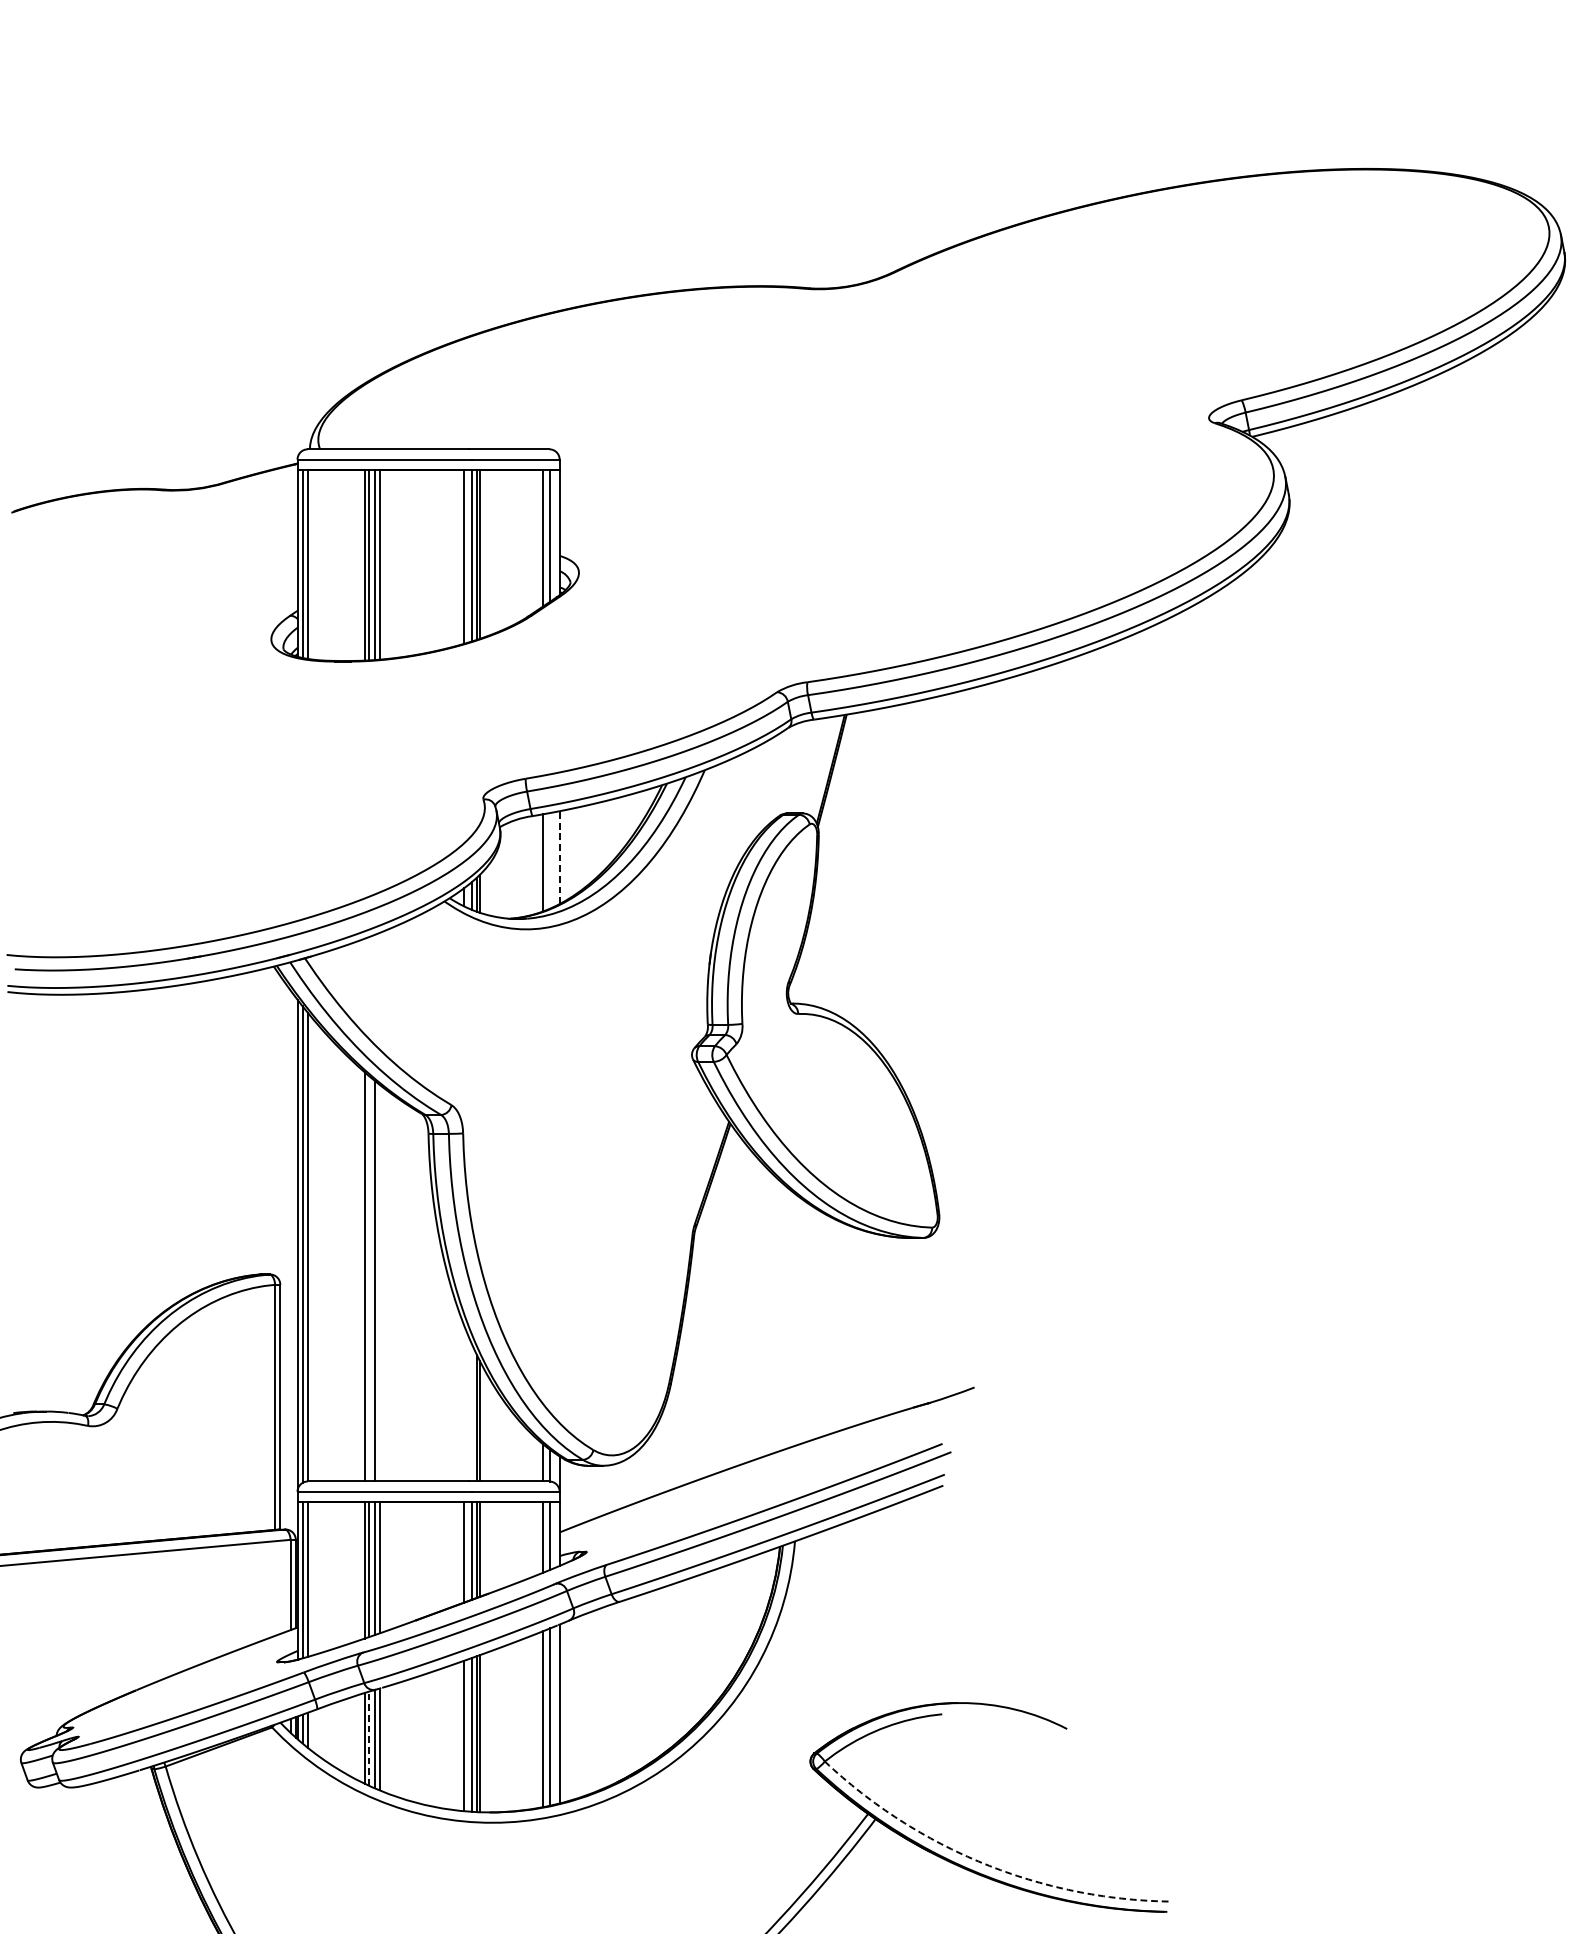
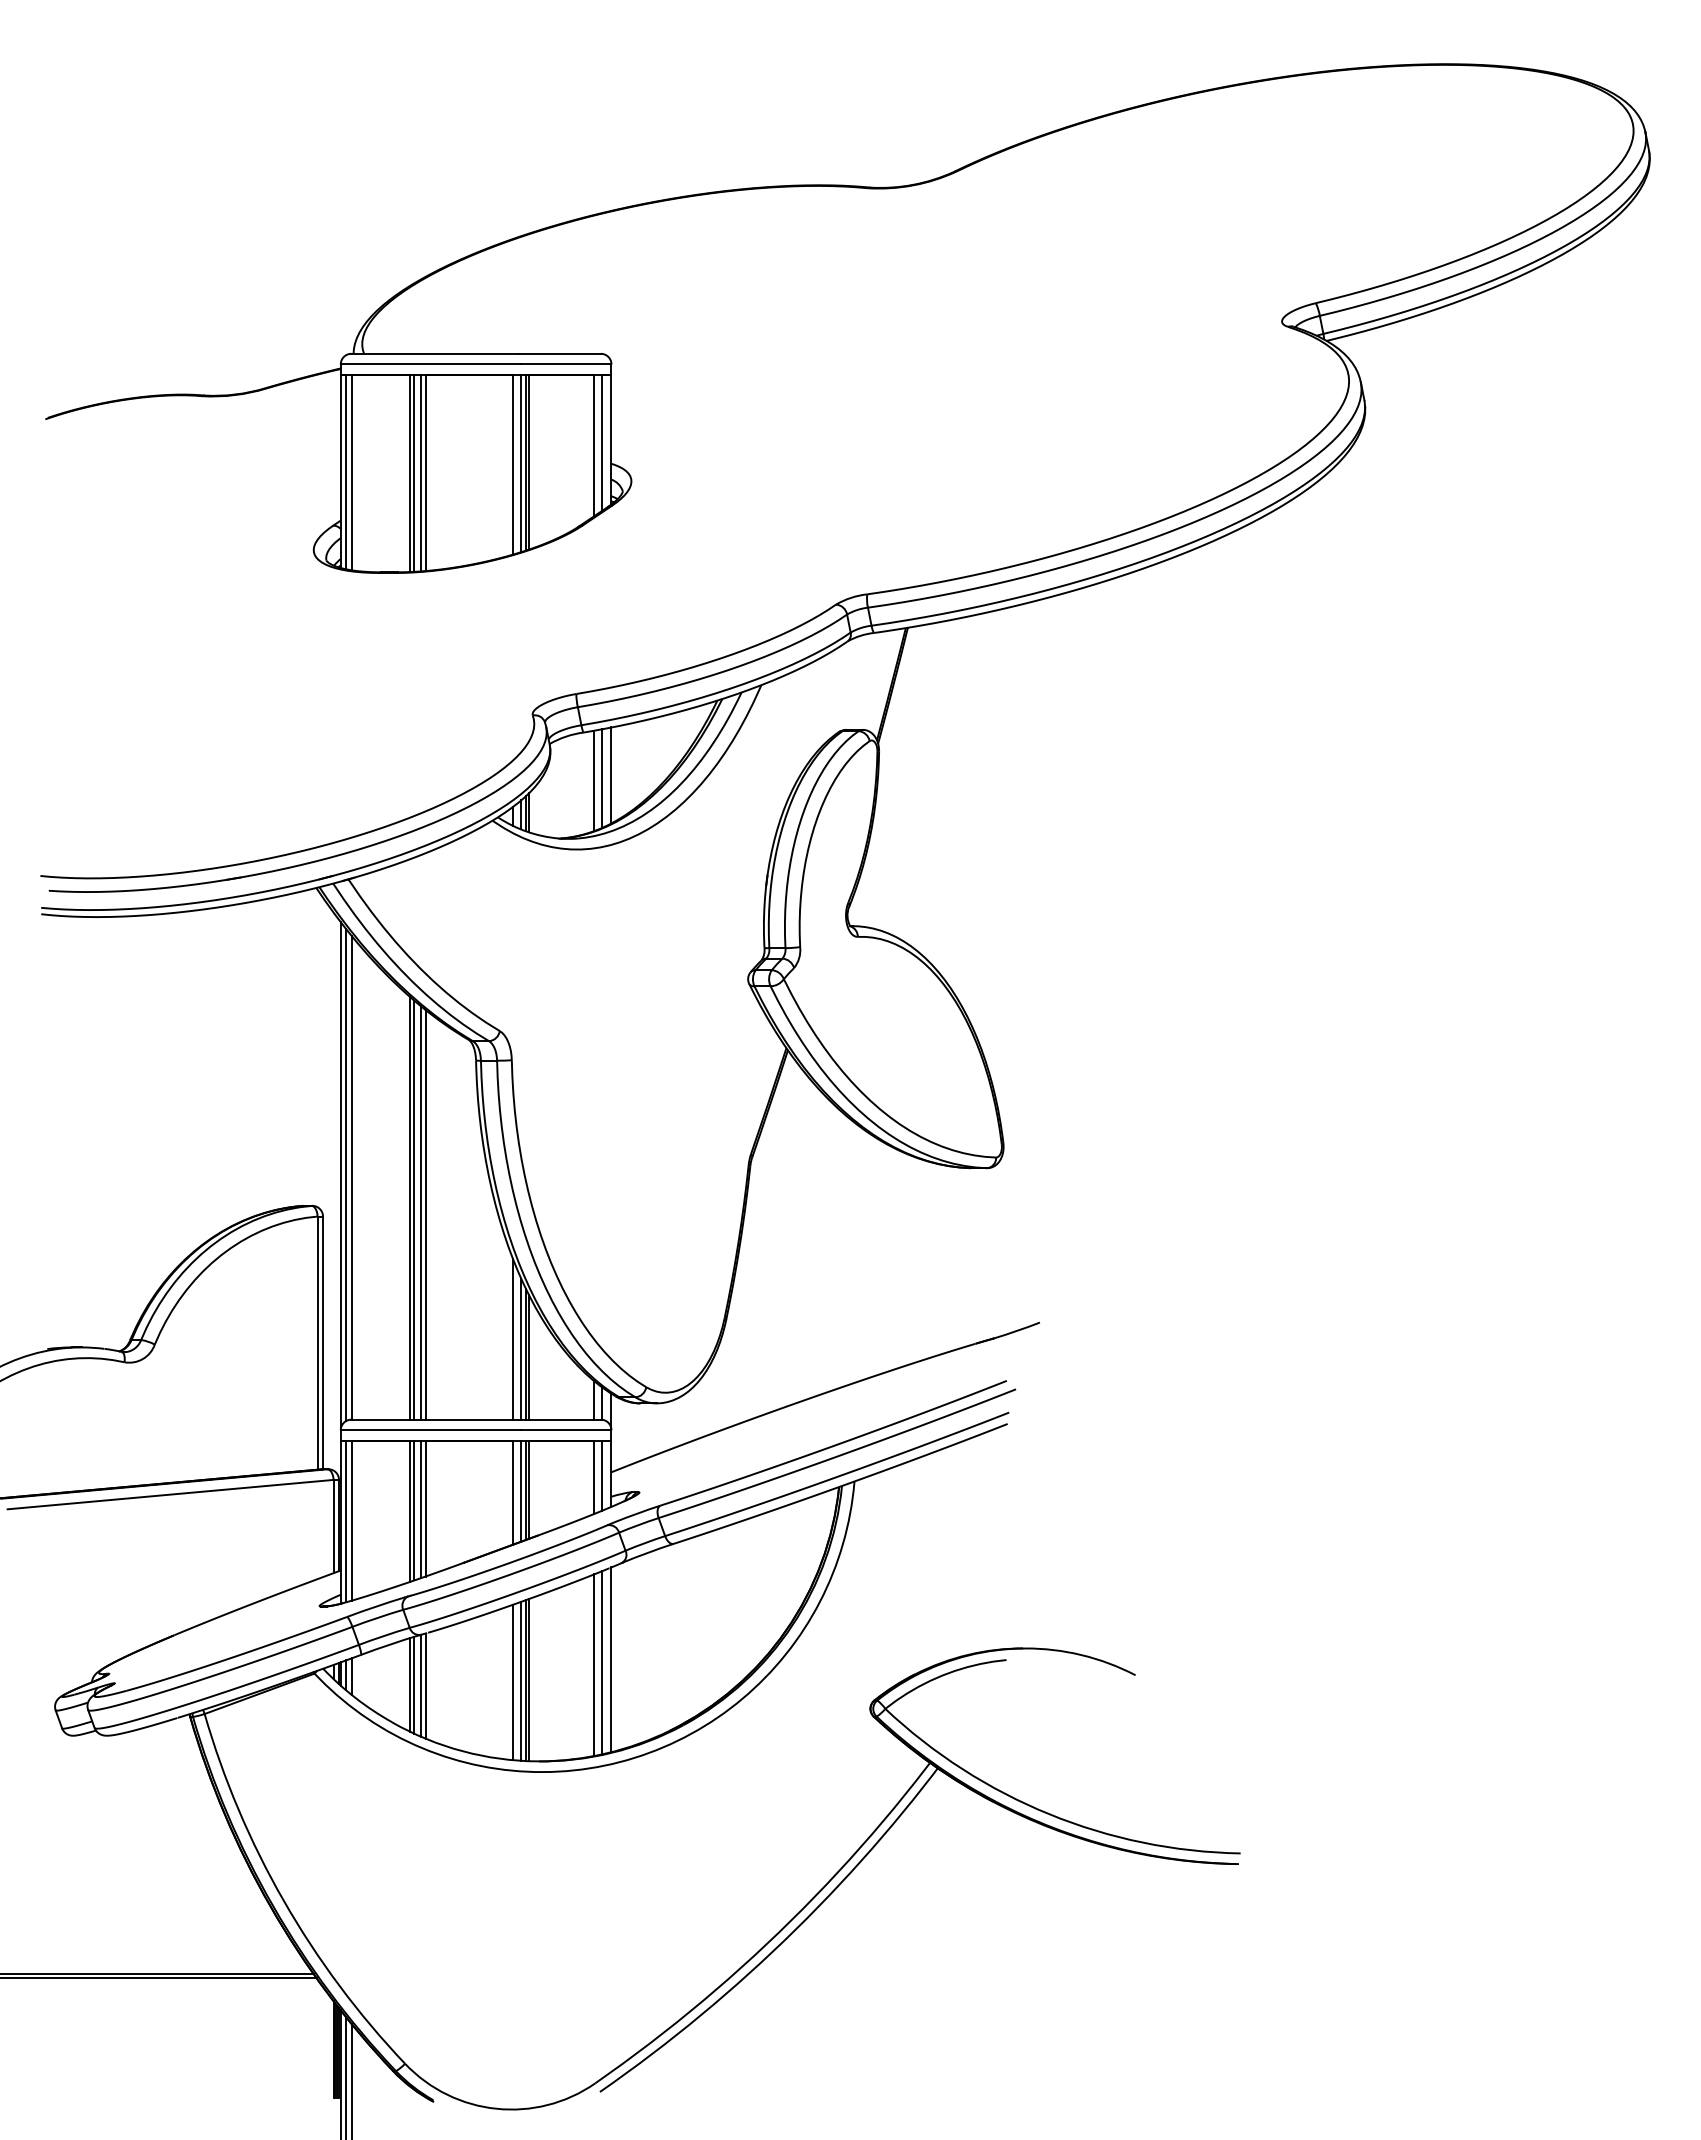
line: (559, 857) -> (611, 775), dashed -> solid
line: (550, 860) -> (601, 778), added
line: (368, 1277) -> (414, 1209), added
line: (379, 1282) -> (425, 1214), added
line: (464, 1403) -> (513, 1339), added
line: (472, 1413) -> (521, 1349), added
line: (368, 1738) -> (414, 1685), dashed -> solid
arc: (983, 1863) -> (1049, 1814), dashed -> solid

